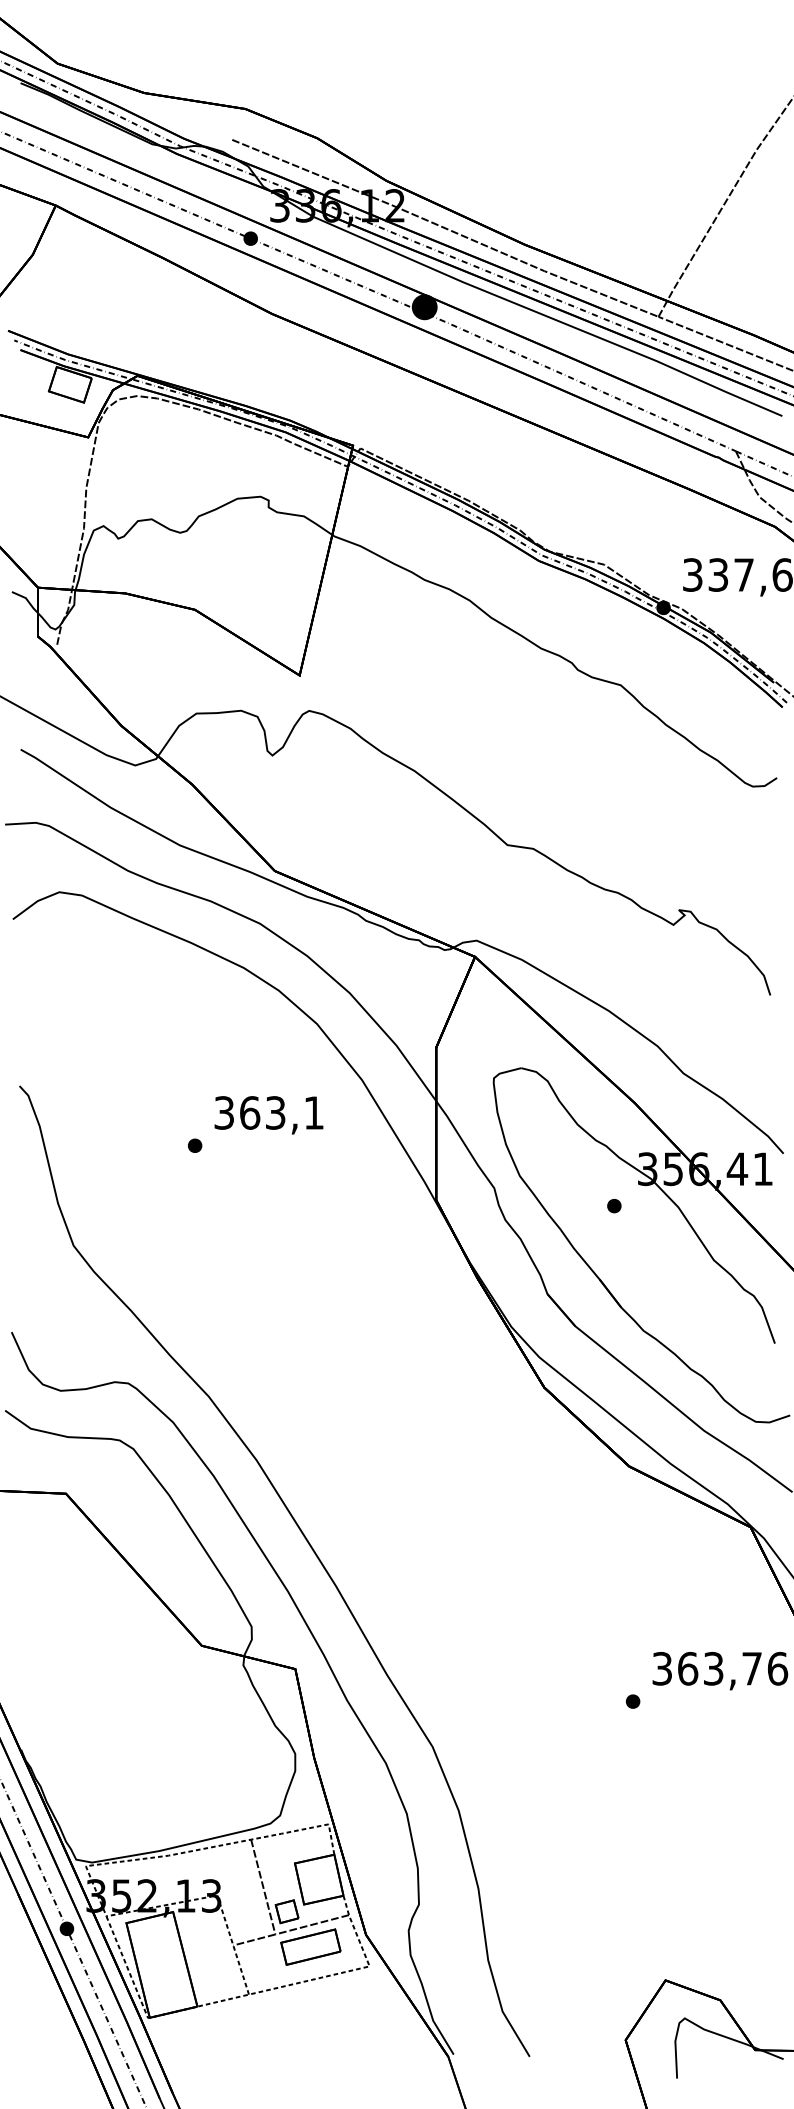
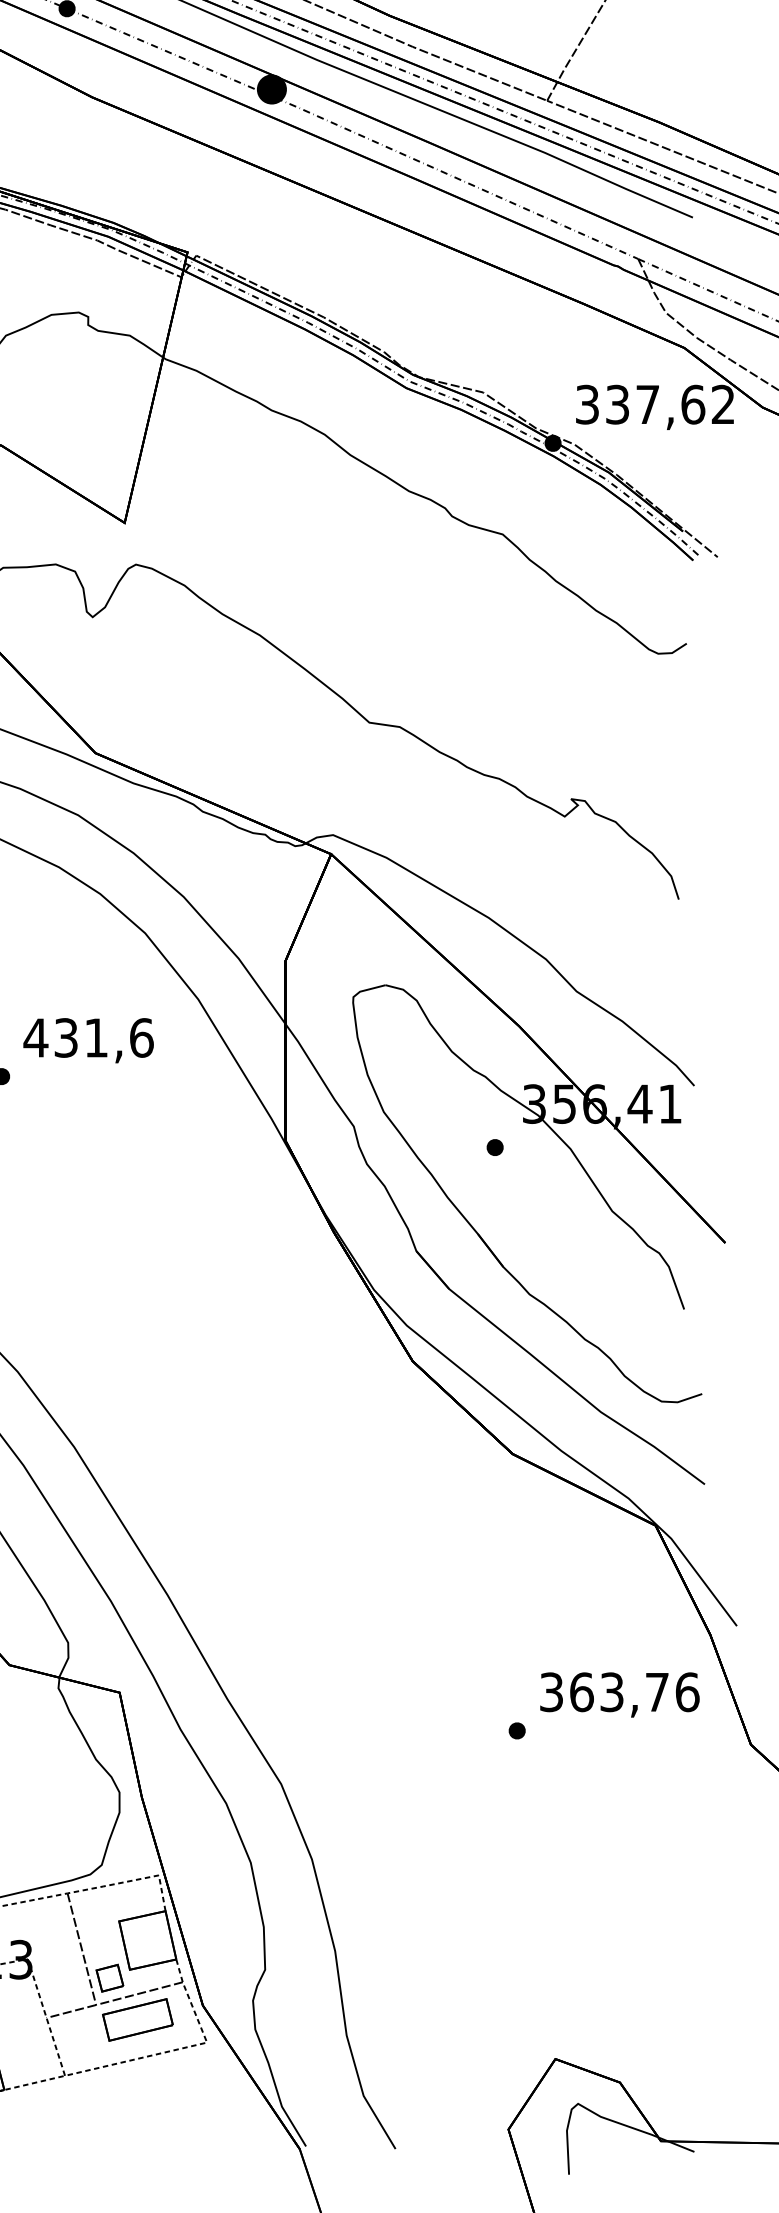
text: (268, 1112) -> (88, 1037), 363,1 -> 431,6

